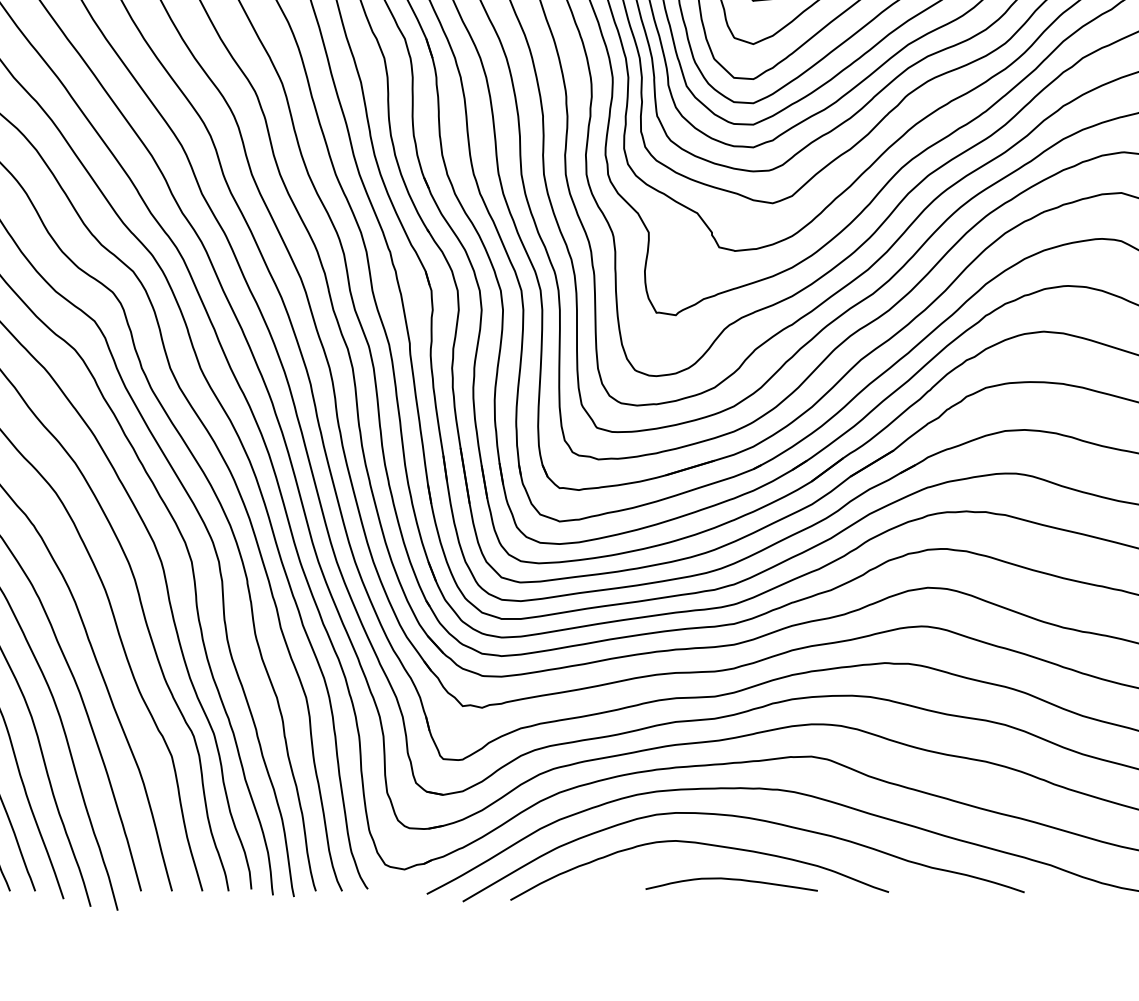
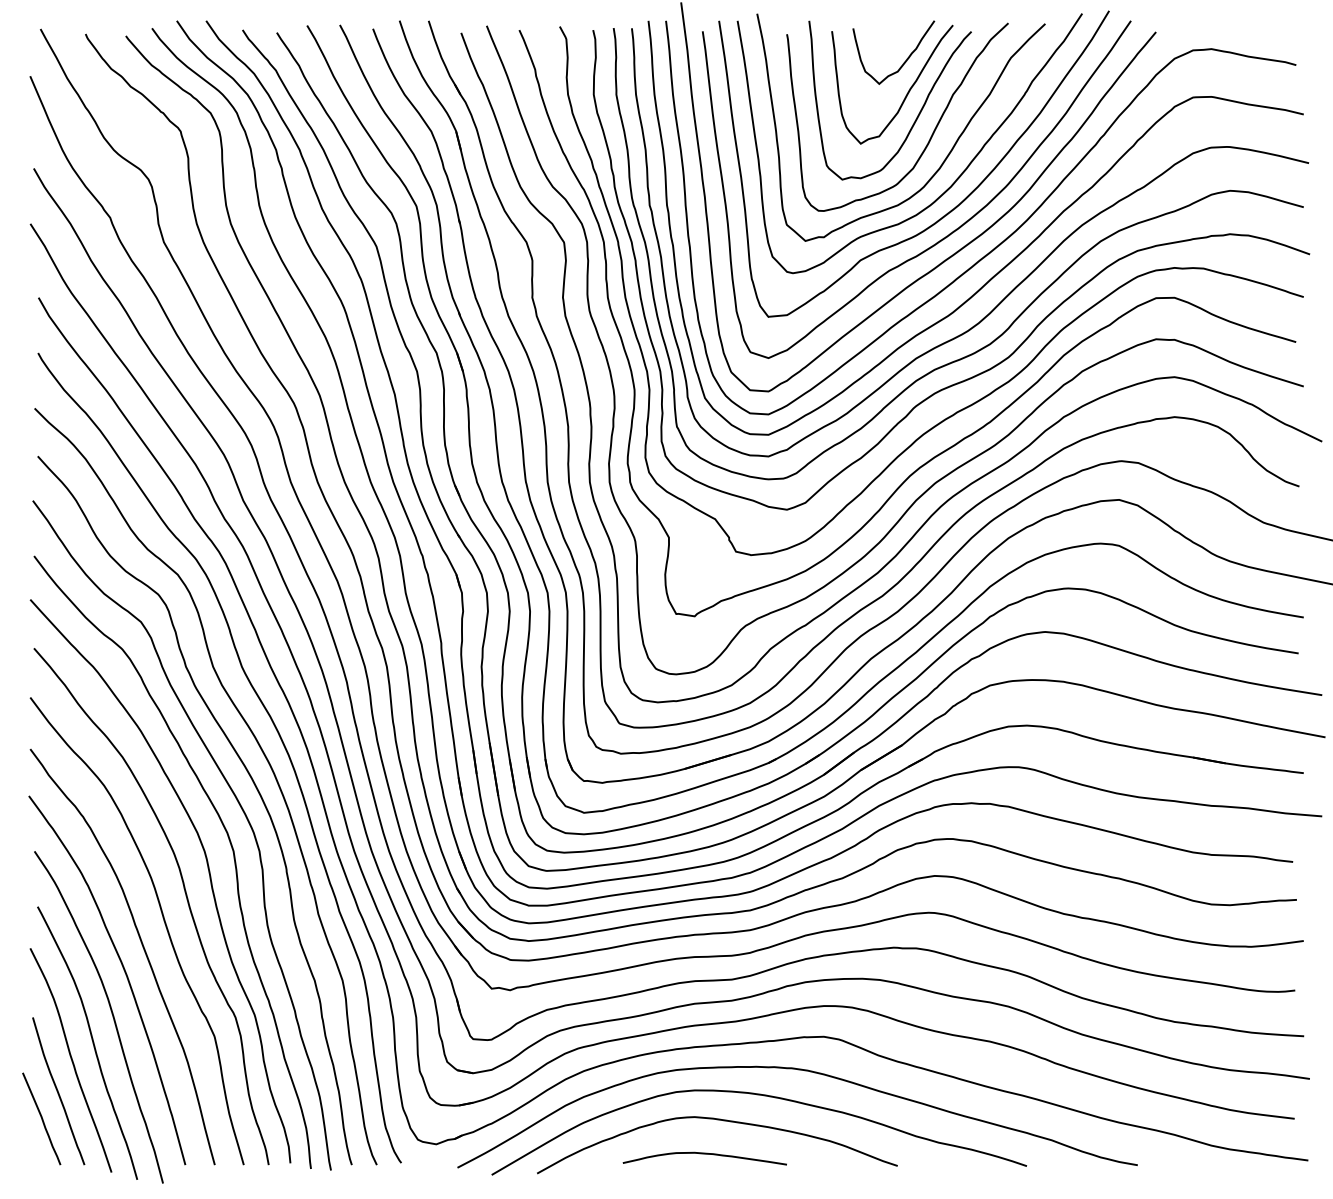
curve: (731, 880) -> (704, 1154), moved

